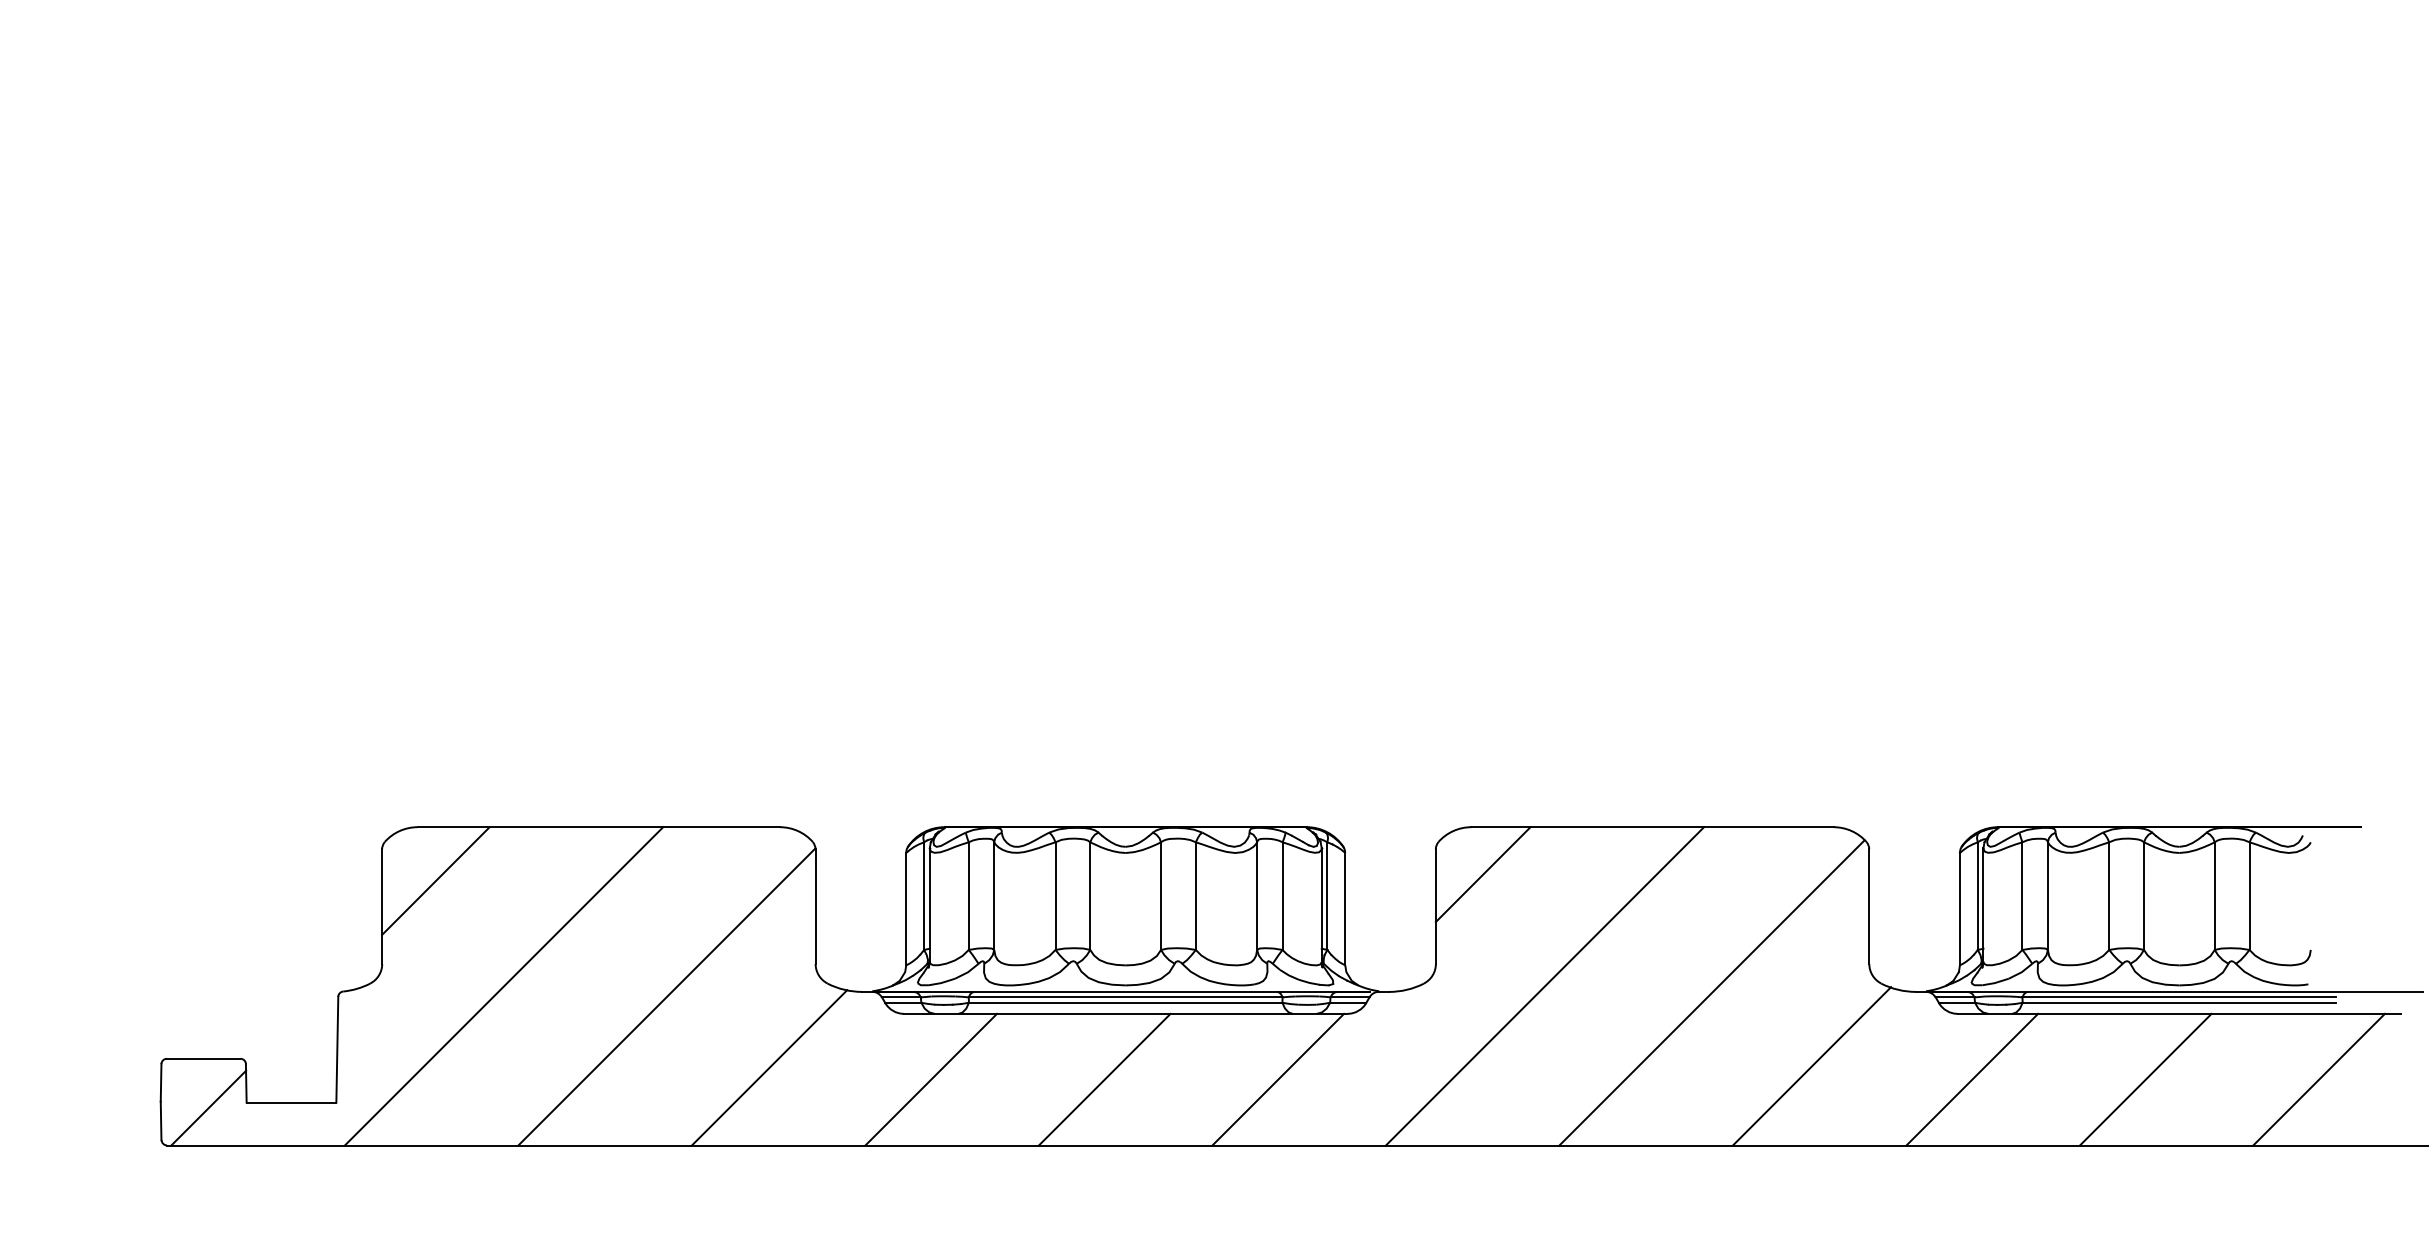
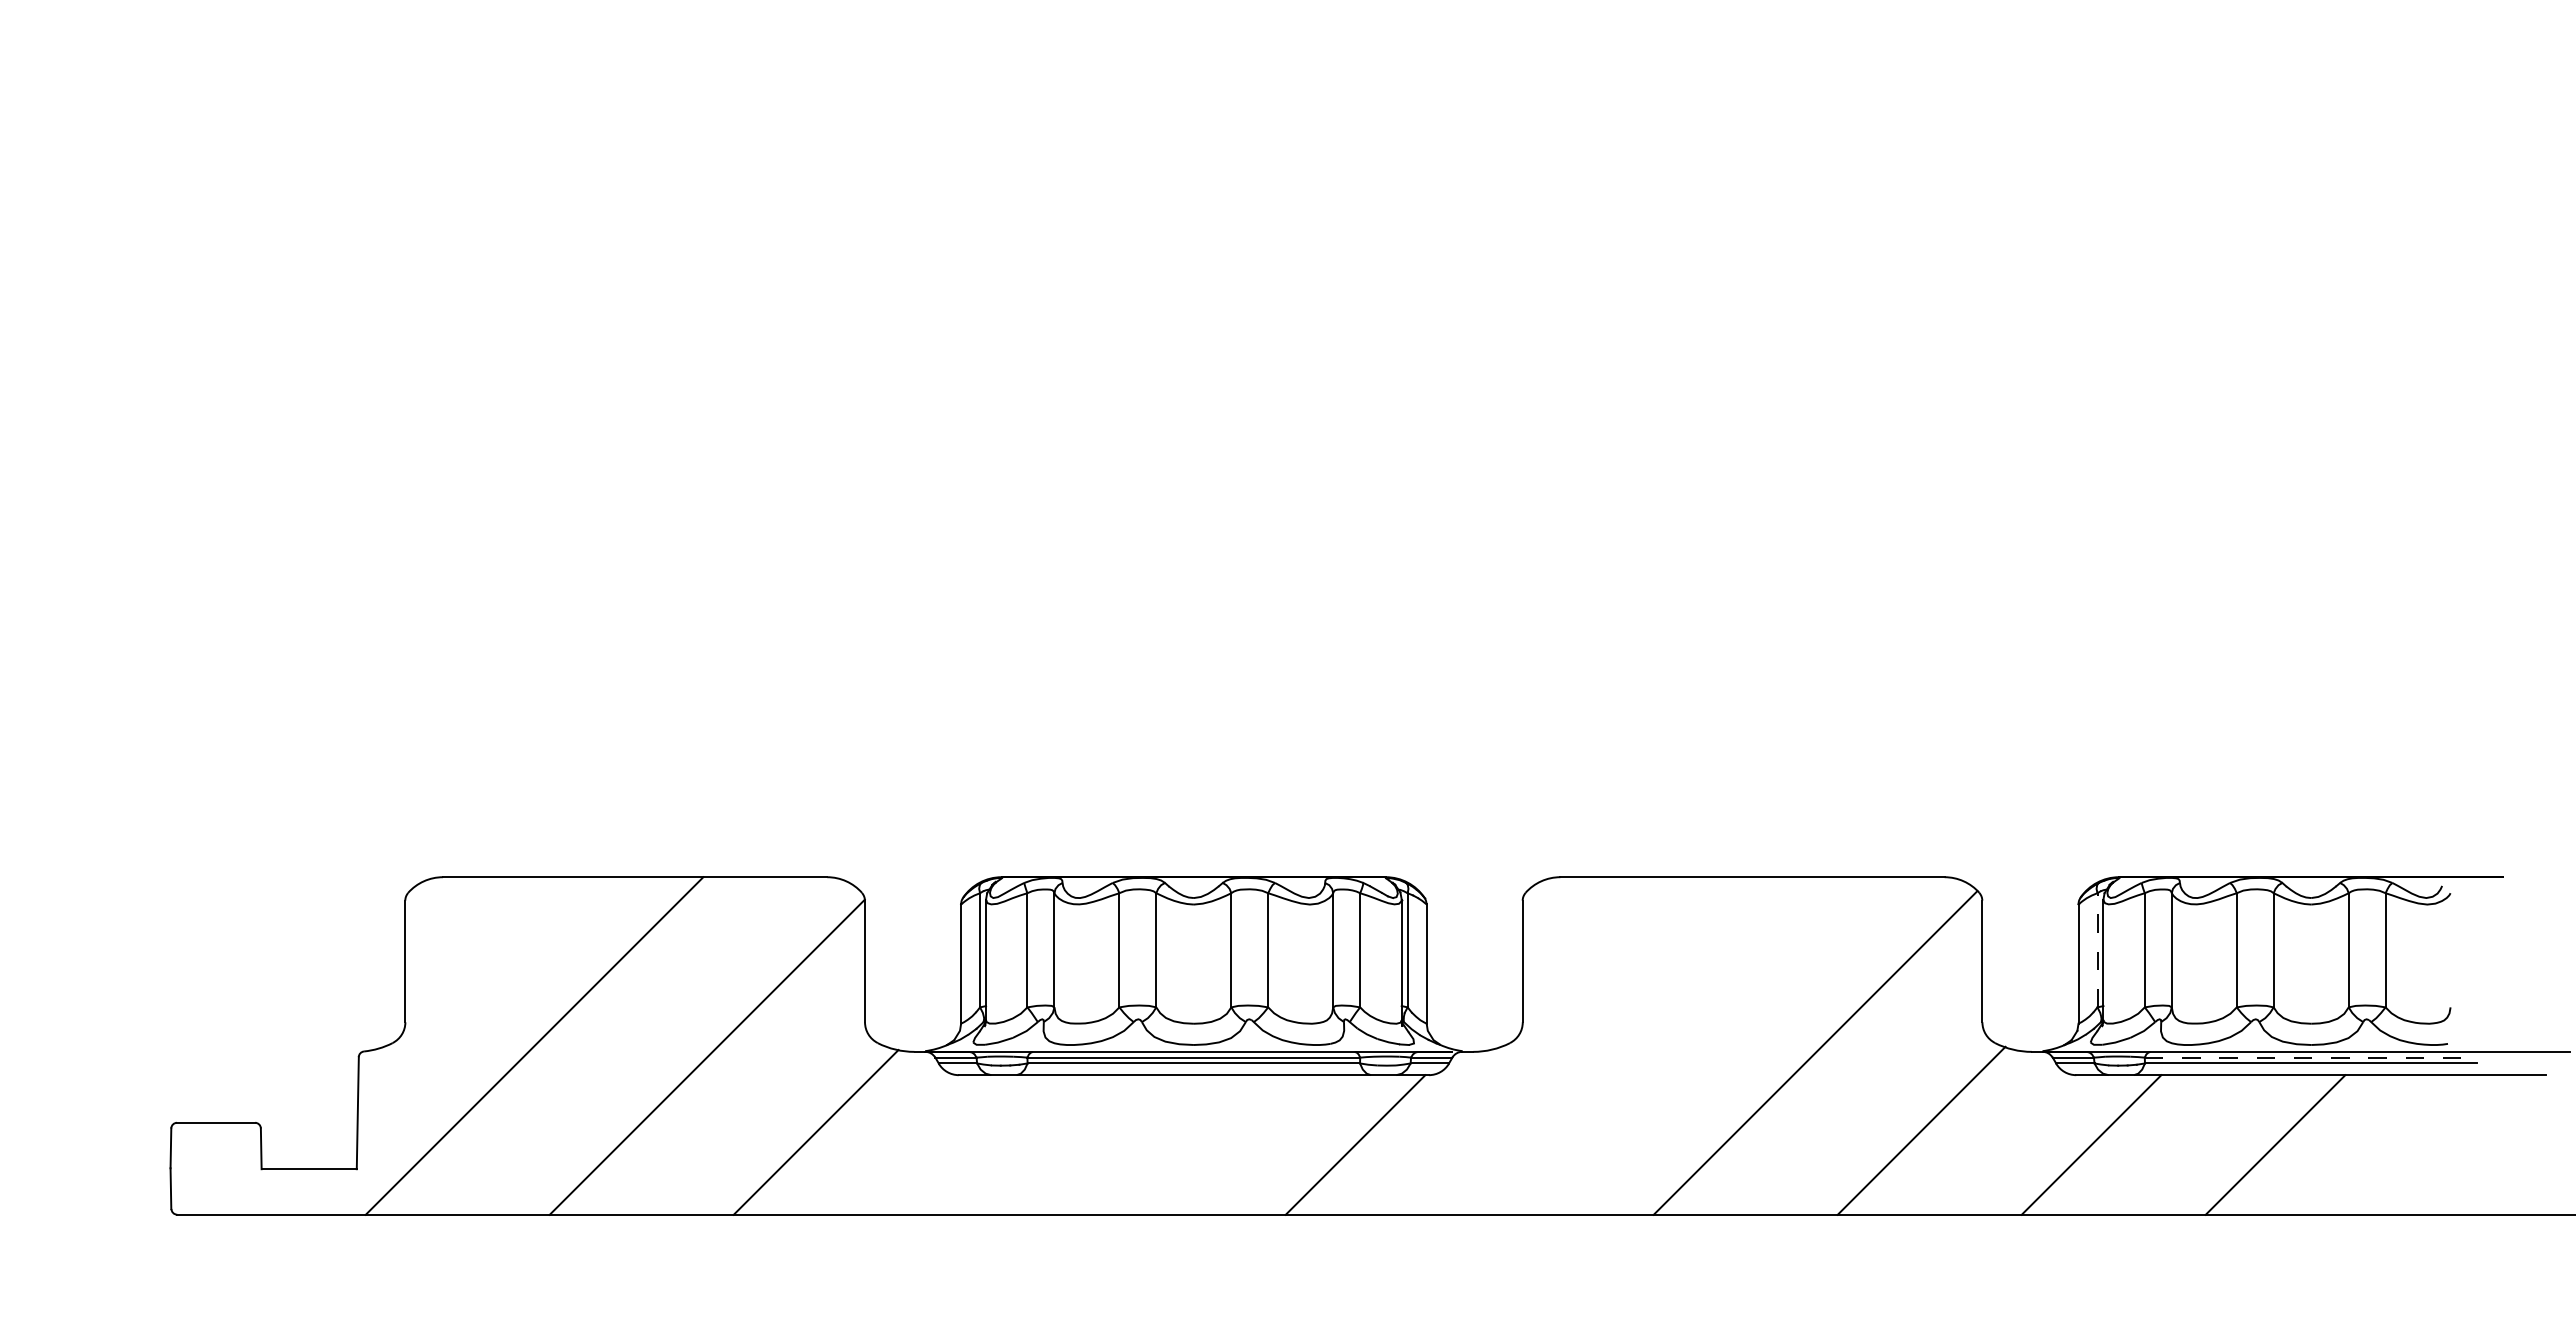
line: (1482, 874) -> (1572, 927), removed
line: (436, 881) -> (462, 934), removed
line: (1977, 895) -> (2097, 949), solid -> dashed
line: (1545, 985) -> (1638, 1045), removed
line: (2179, 997) -> (2311, 1057), solid -> dashed
line: (931, 1079) -> (987, 1144), removed
line: (1104, 1079) -> (1171, 1144), removed
line: (2319, 1079) -> (2459, 1144), removed
line: (208, 1107) -> (221, 1174), removed

